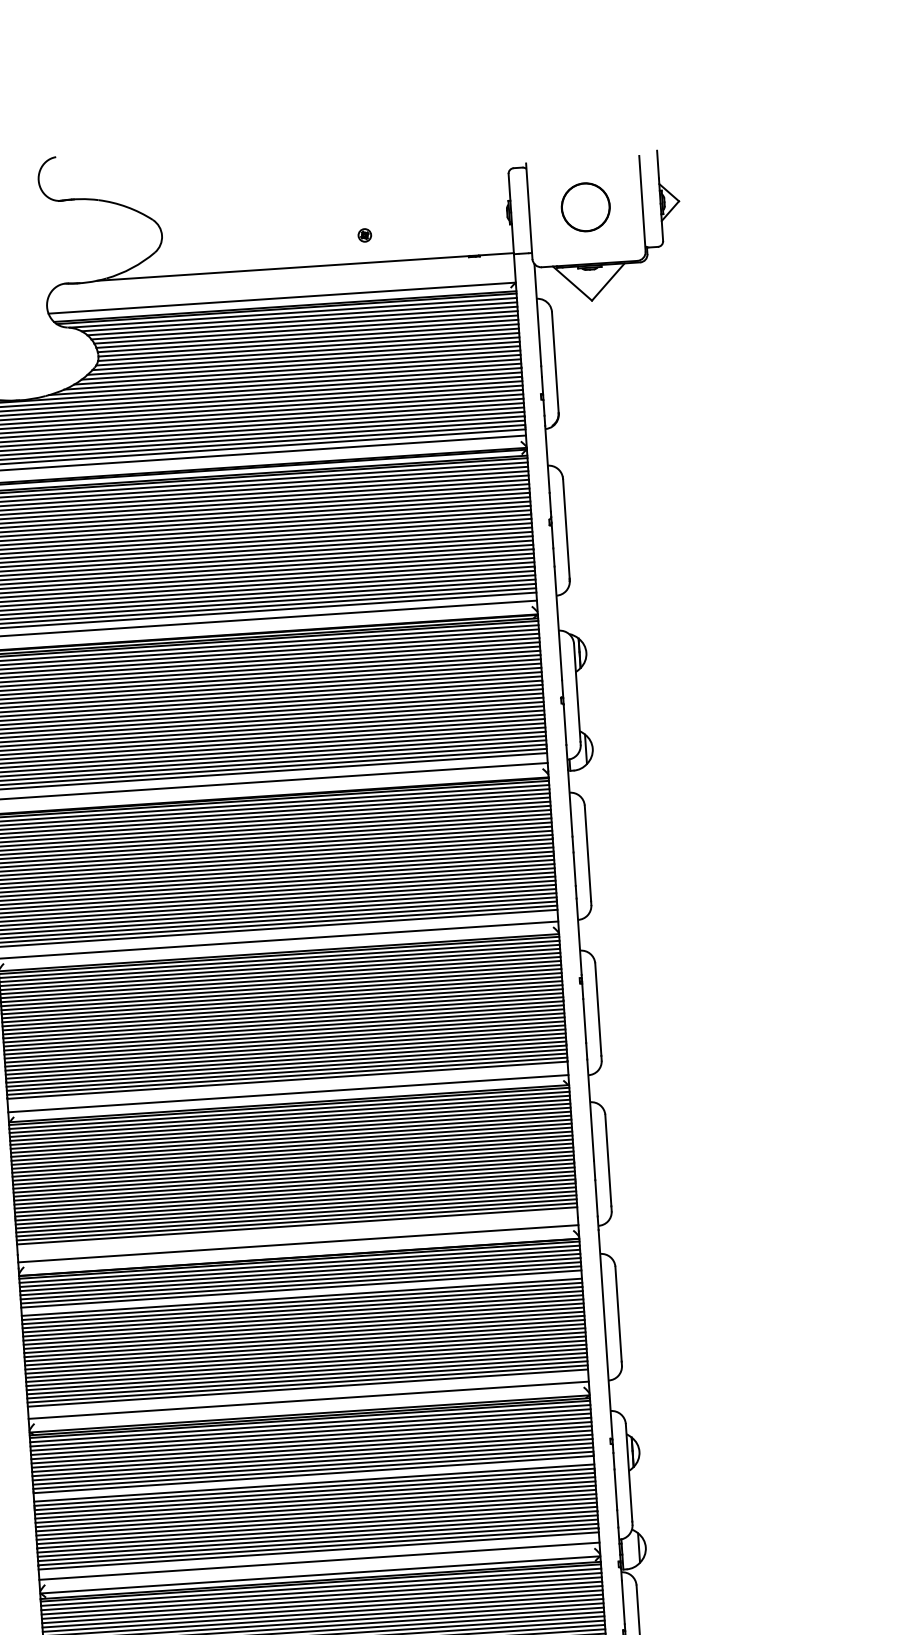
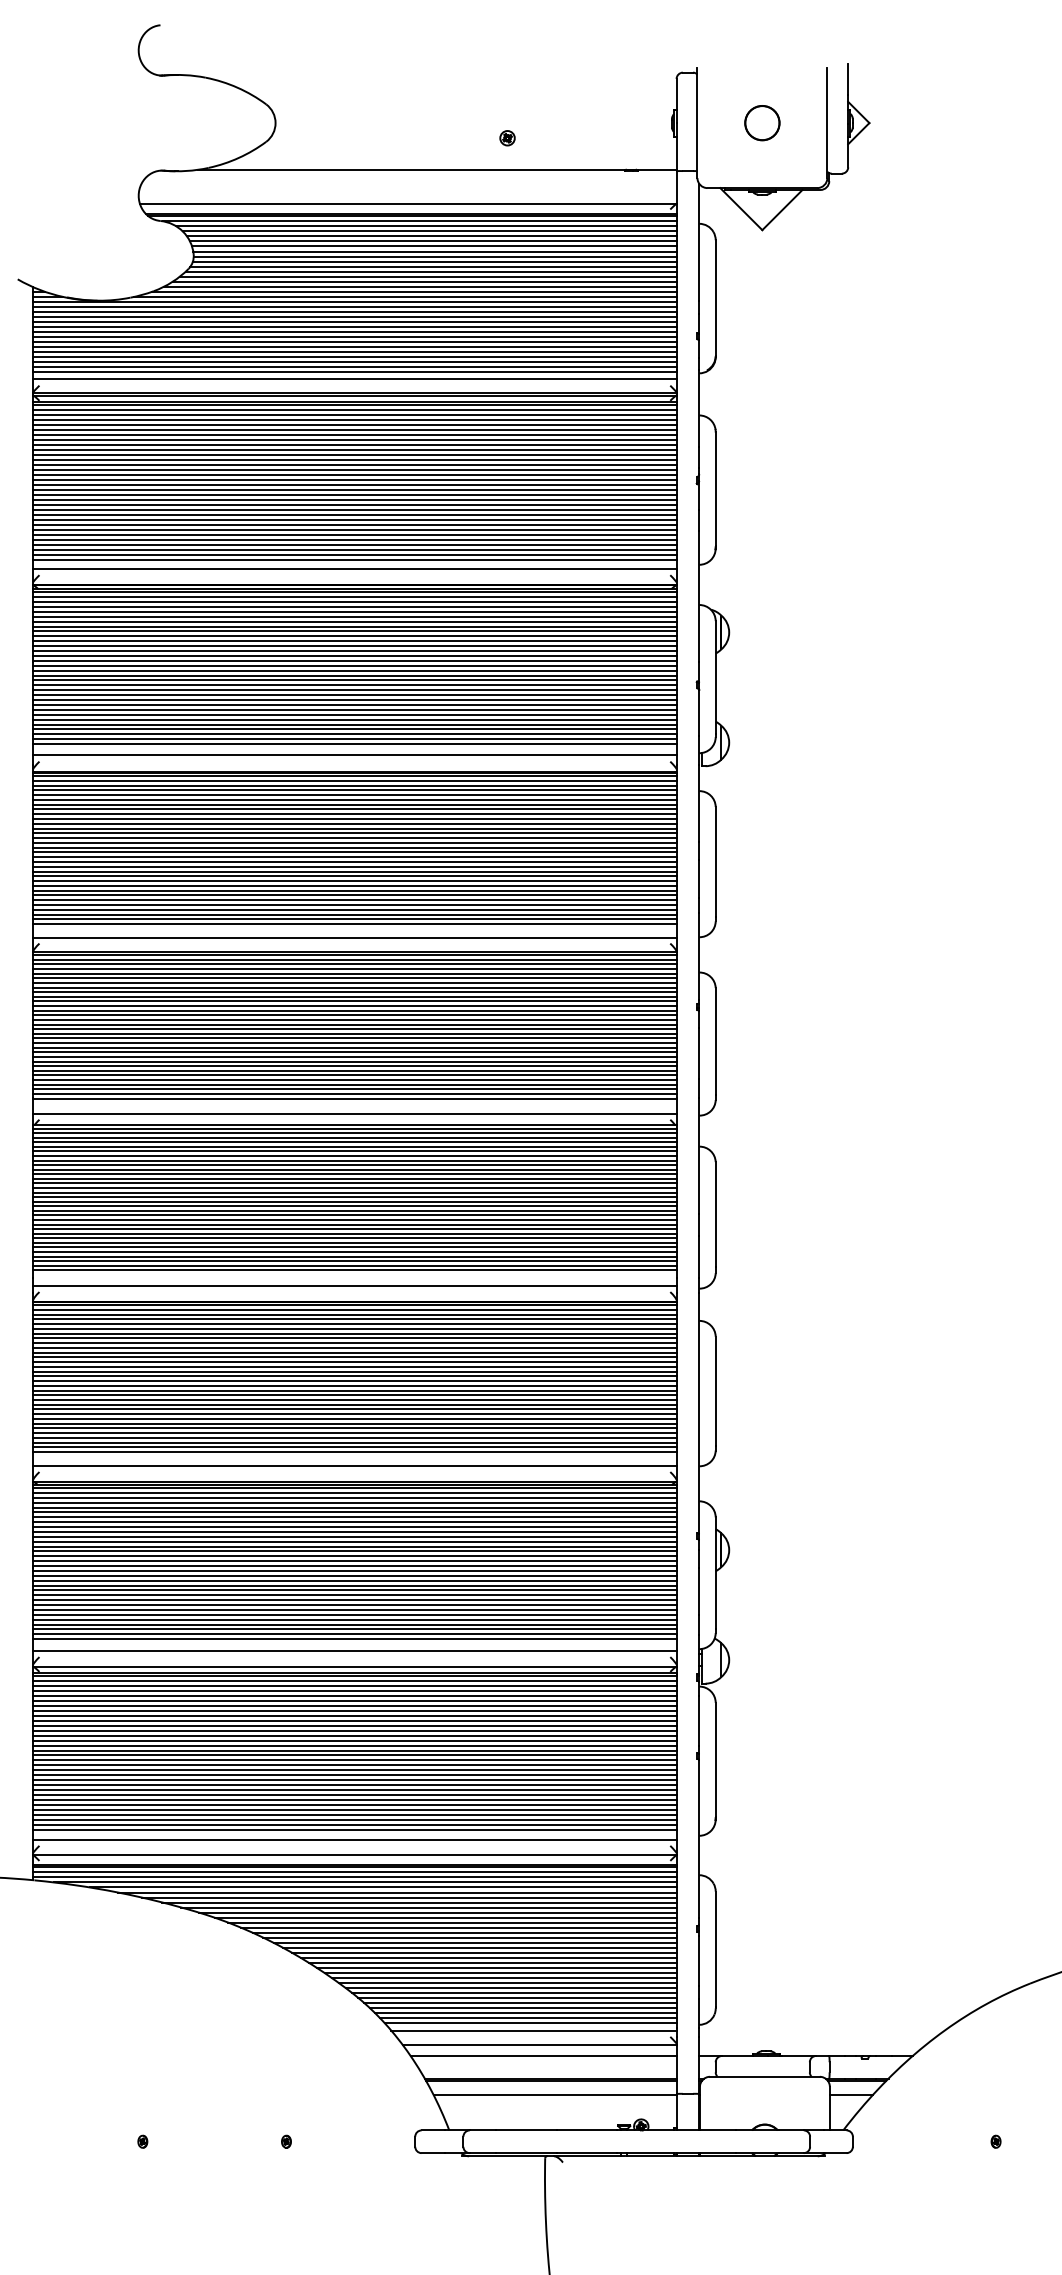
circle: (585, 207) -> (762, 123), size x0.62
line: (297, 1229) -> (354, 1270), added
line: (301, 1293) -> (354, 1343), added
line: (313, 1478) -> (354, 1556), added

